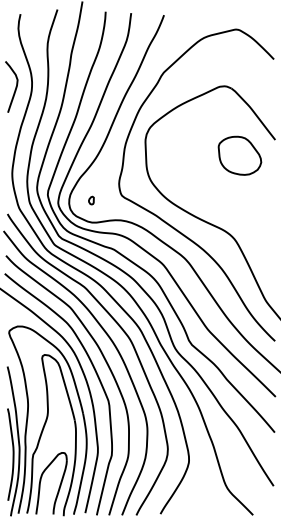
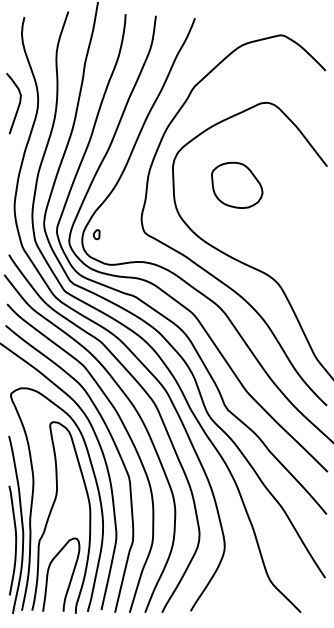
part: (240, 155) -> (237, 184), moved
part: (91, 200) -> (96, 234), moved

